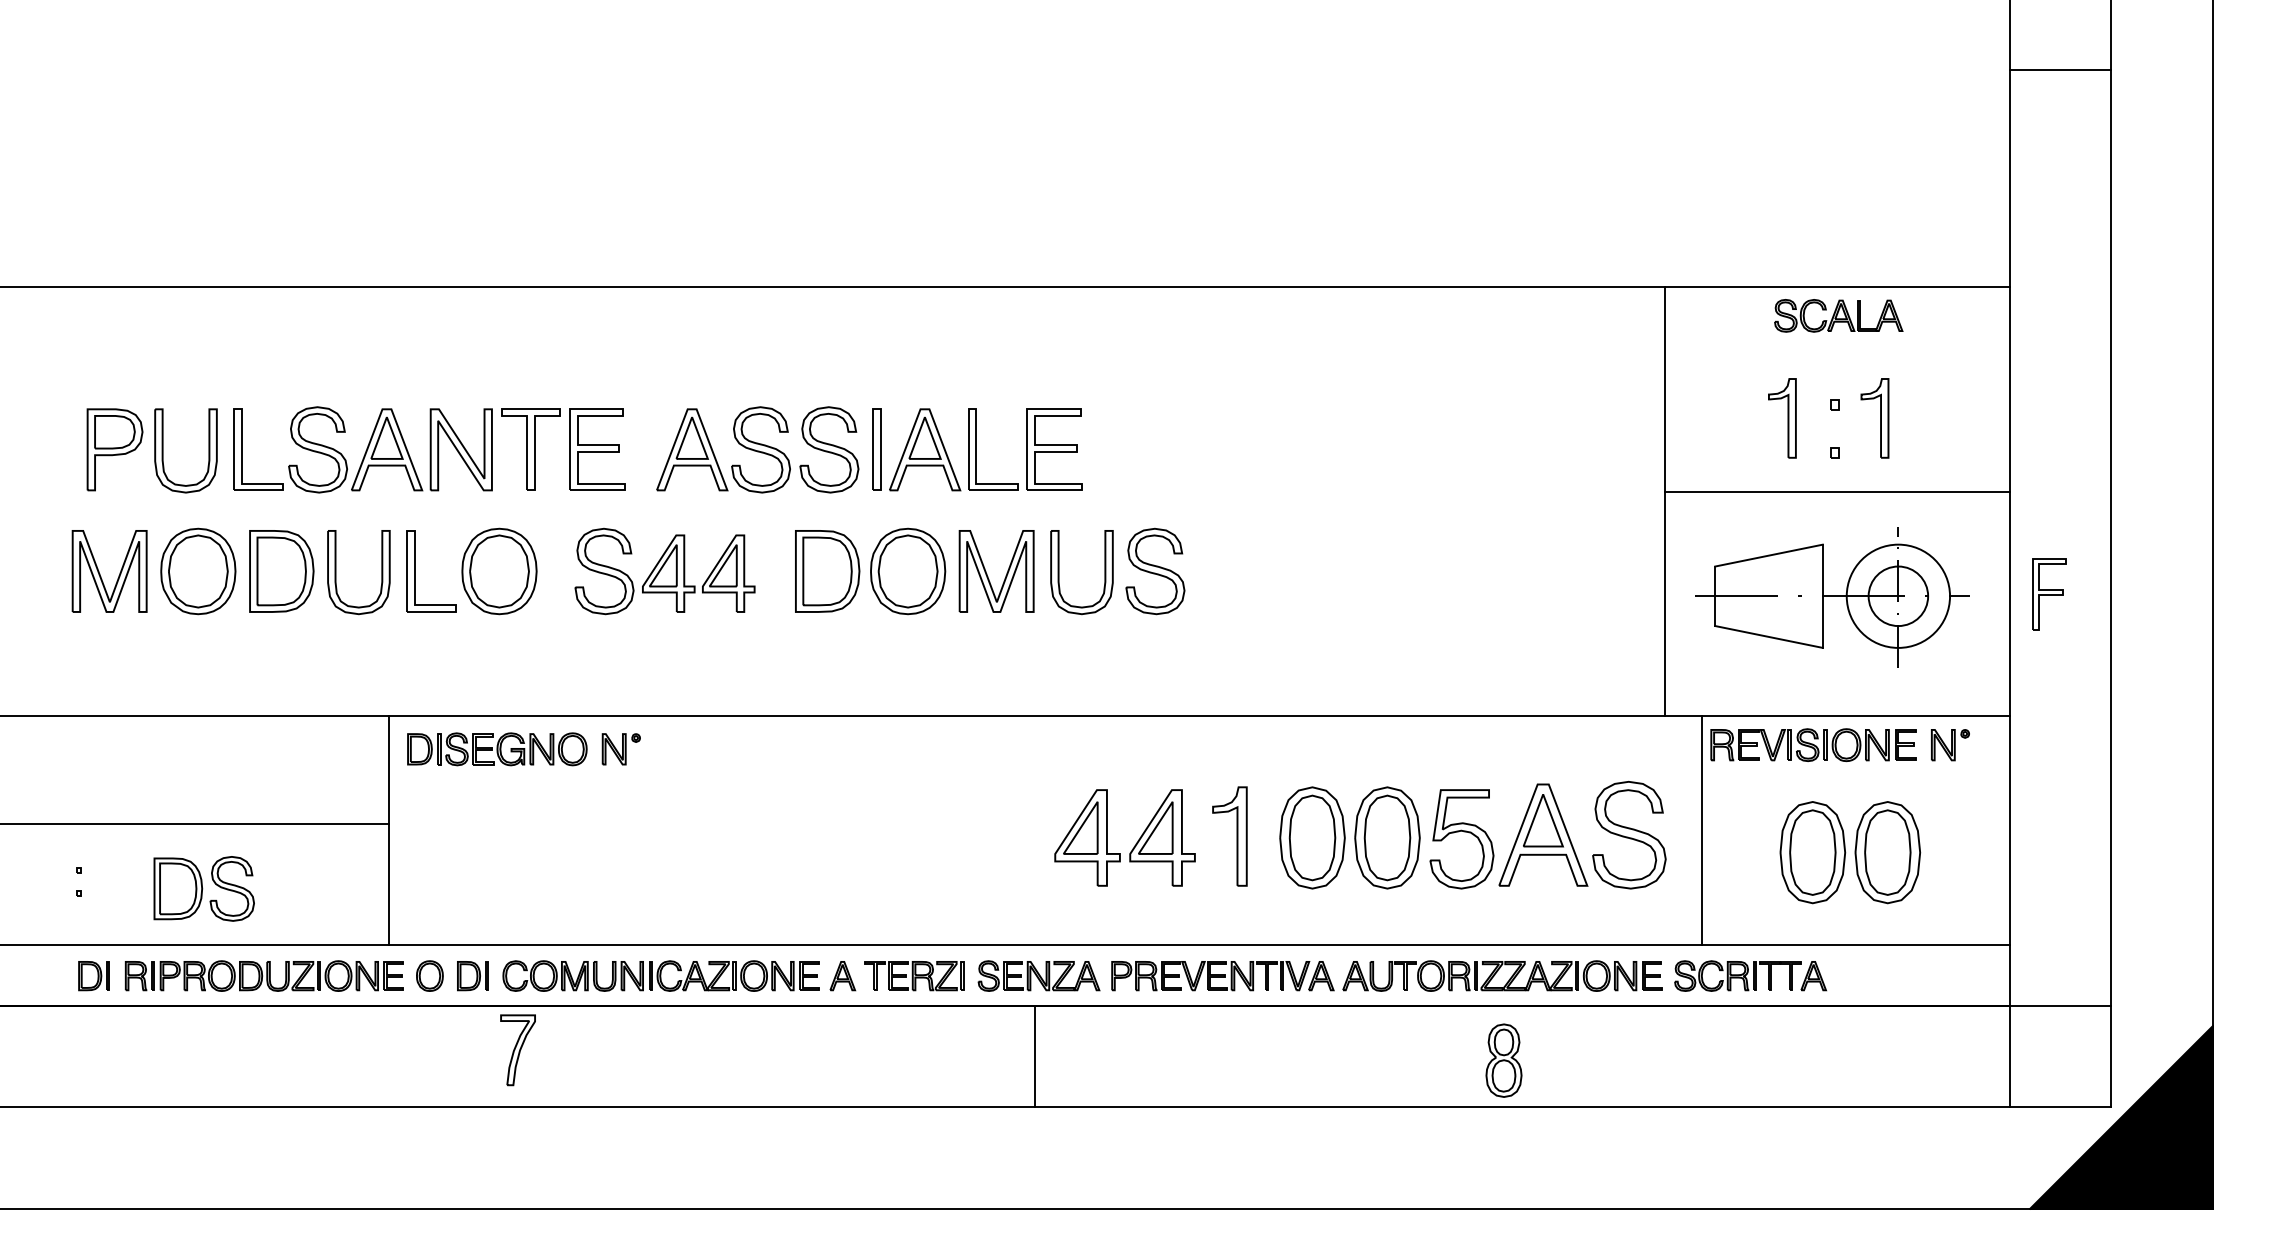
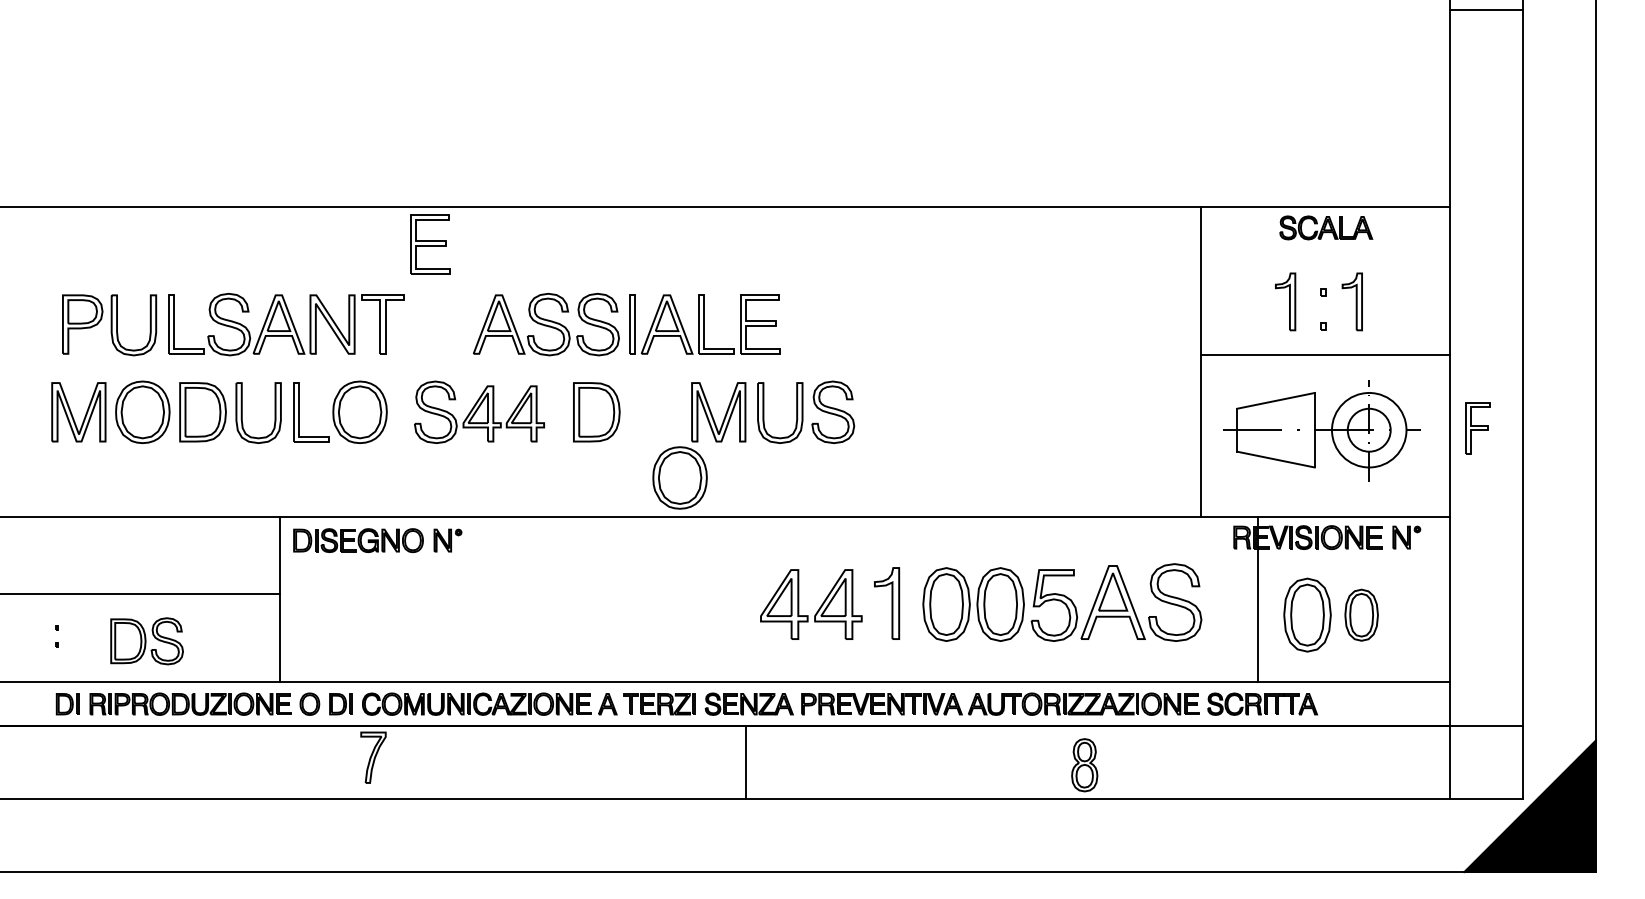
line: (2060, 70) -> (1486, 9), moved
part: (597, 449) -> (430, 244), moved
part: (908, 571) -> (680, 477), moved
line: (1701, 830) -> (1258, 599), moved
part: (1887, 852) -> (1361, 615), size x0.7

